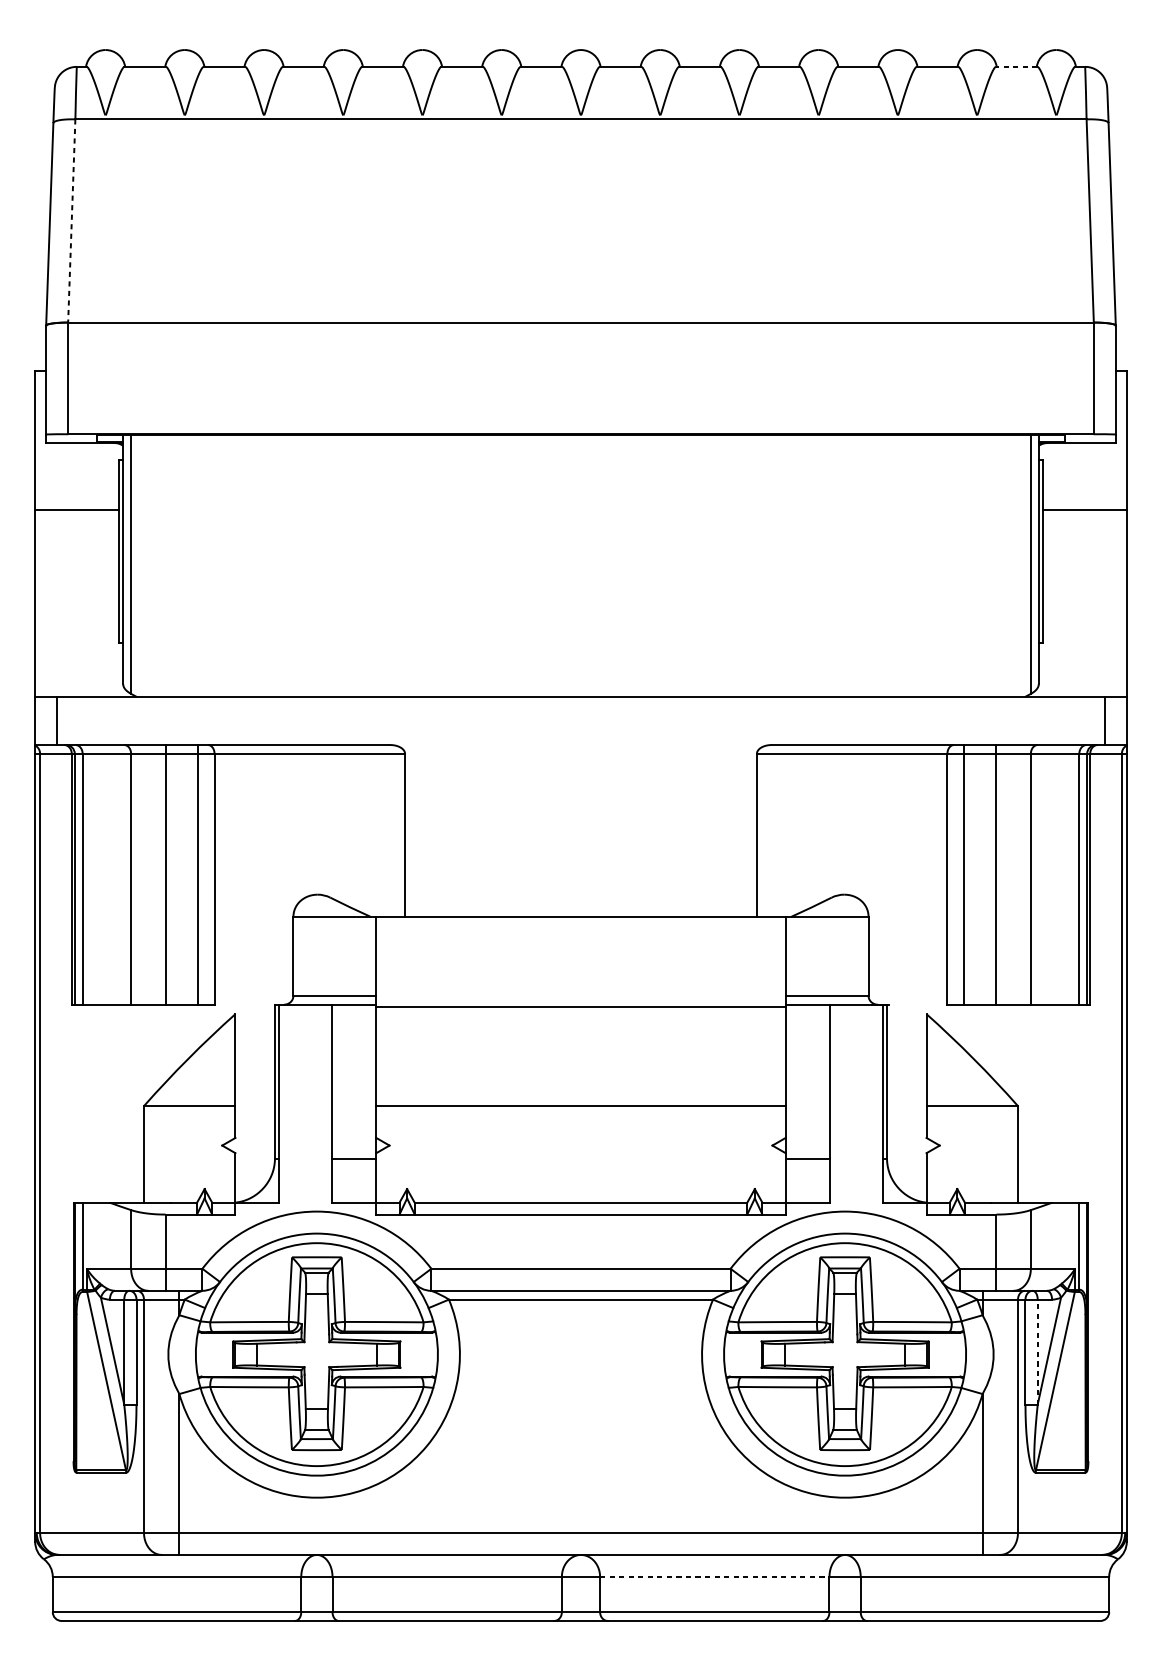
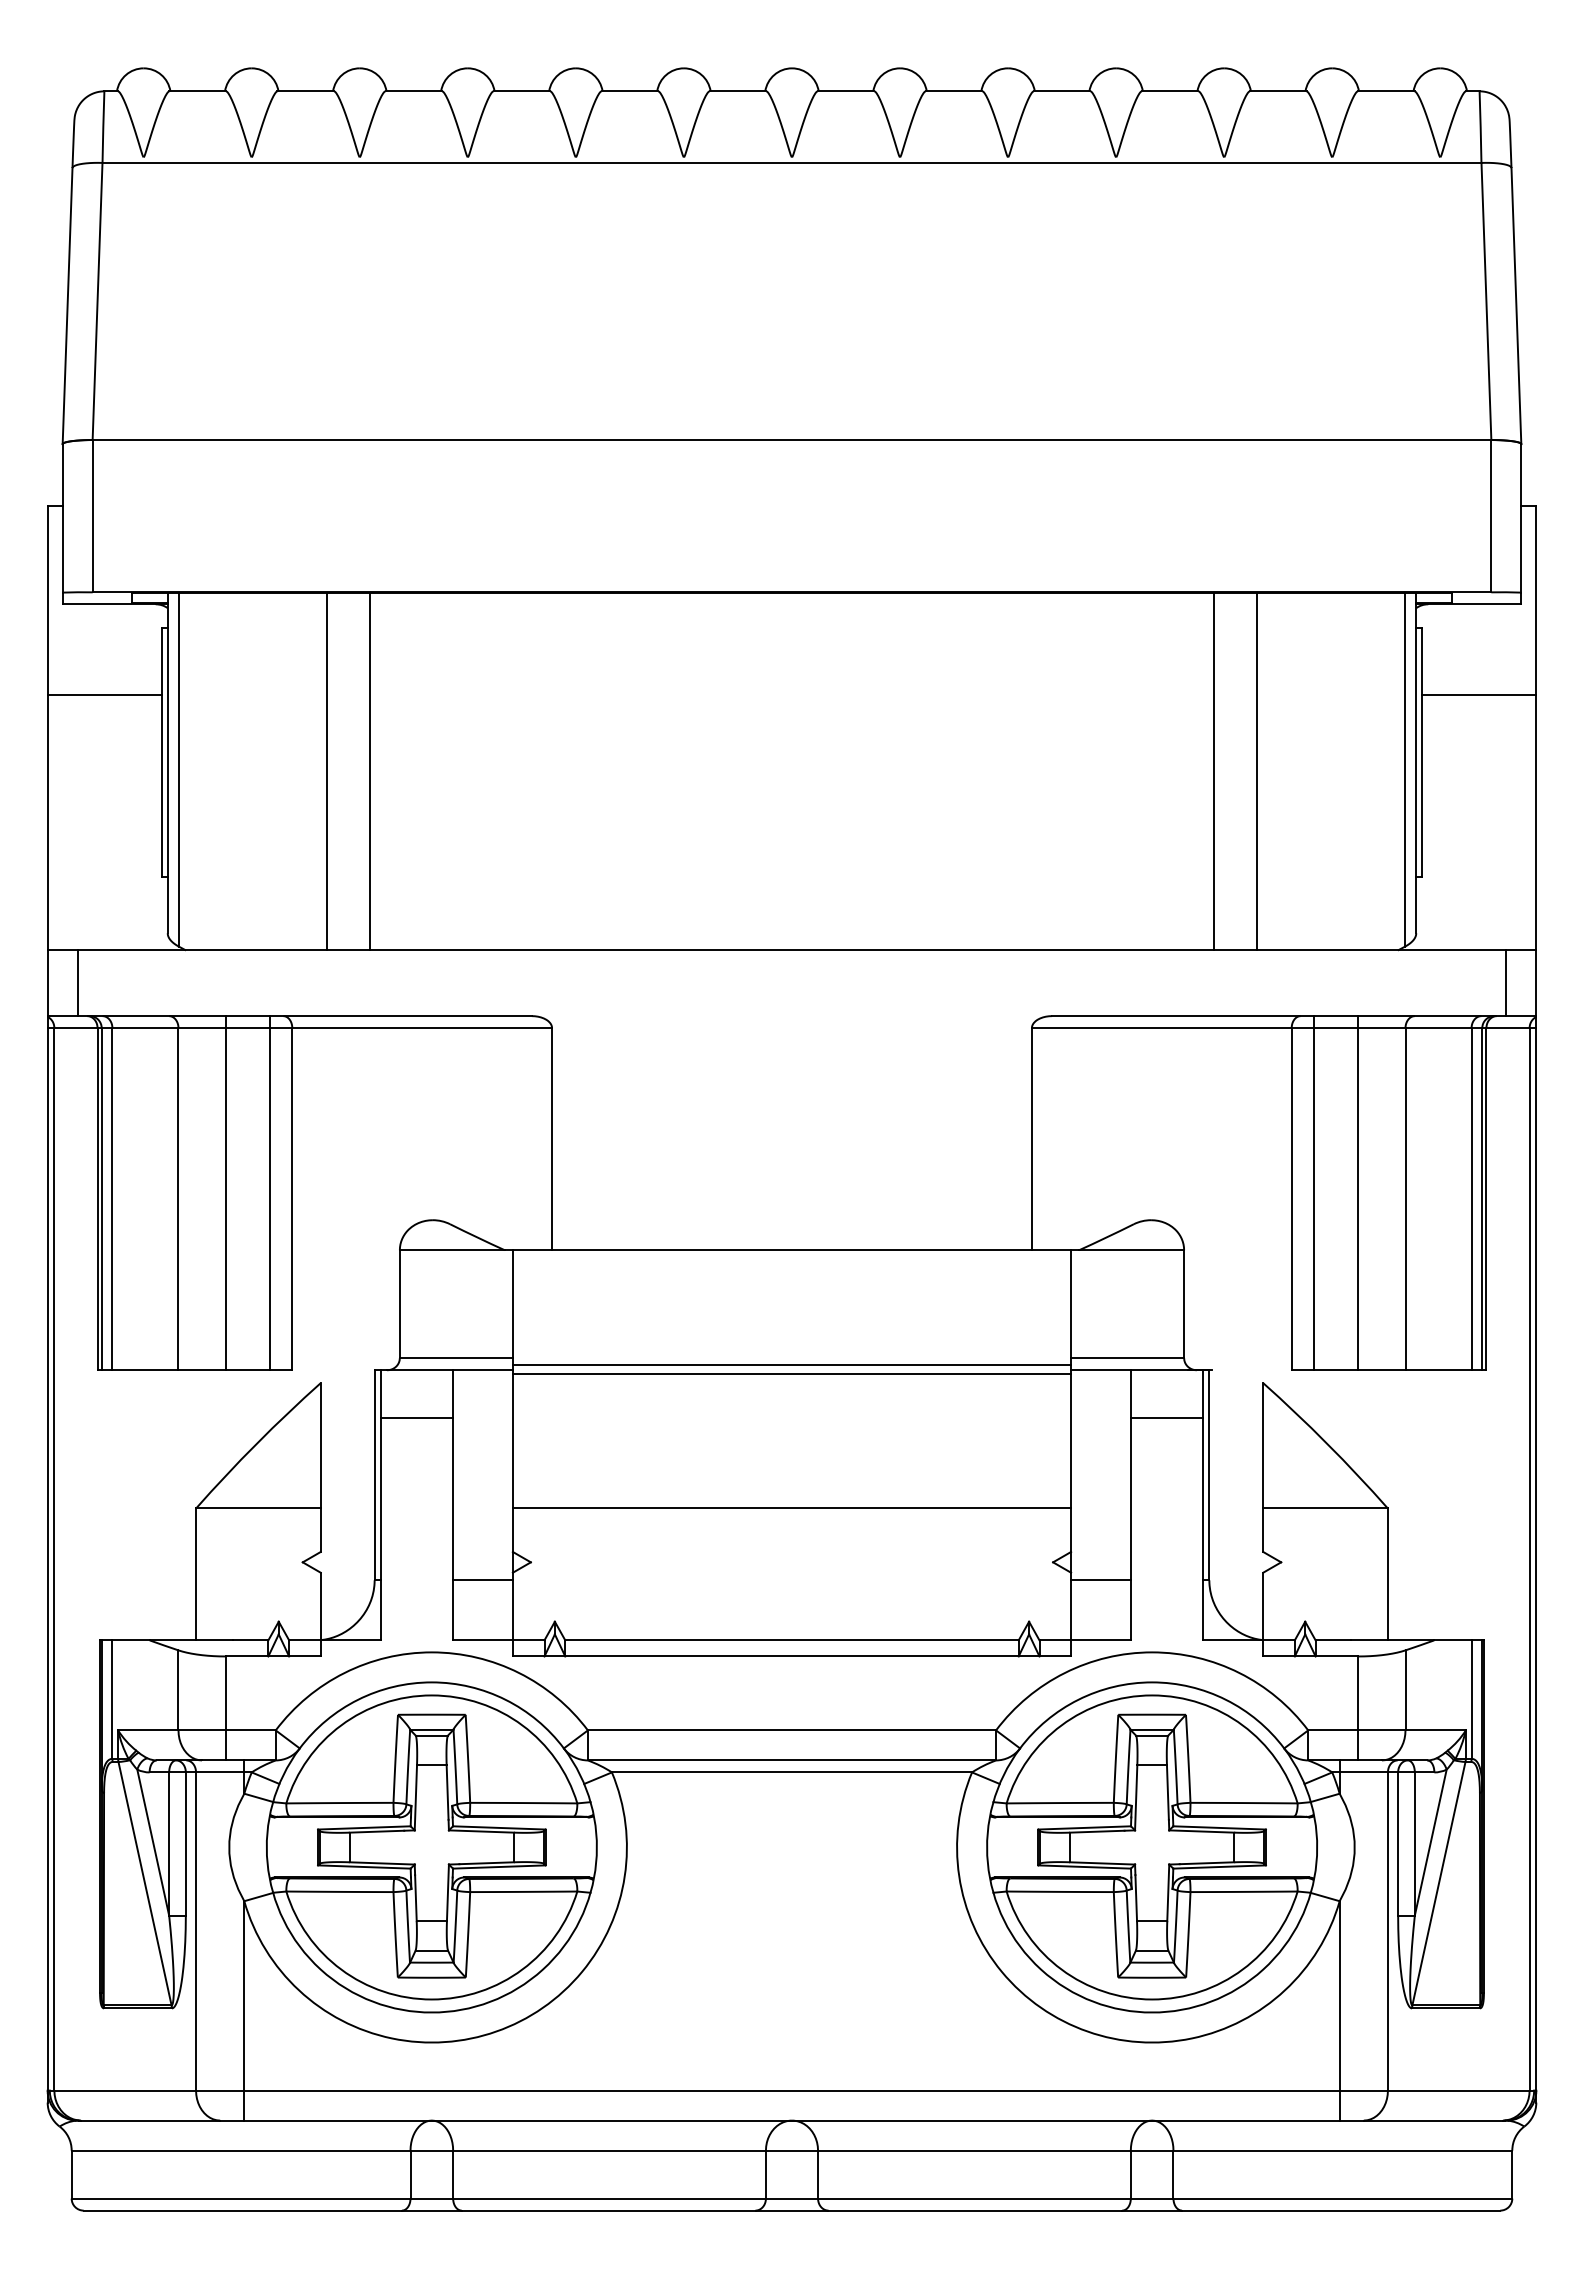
line: (1016, 67) -> (1385, 91), dashed -> solid
line: (71, 220) -> (97, 301), dashed -> solid
line: (239, 565) -> (326, 771), added
line: (271, 565) -> (370, 771), added
line: (890, 565) -> (1213, 771), added
line: (922, 565) -> (1257, 771), added
line: (580, 1000) -> (791, 1364), added
line: (305, 1039) -> (416, 1417), added
line: (856, 1039) -> (1167, 1417), added
line: (1037, 1352) -> (1414, 1844), dashed -> solid
line: (714, 1576) -> (974, 2150), dashed -> solid

